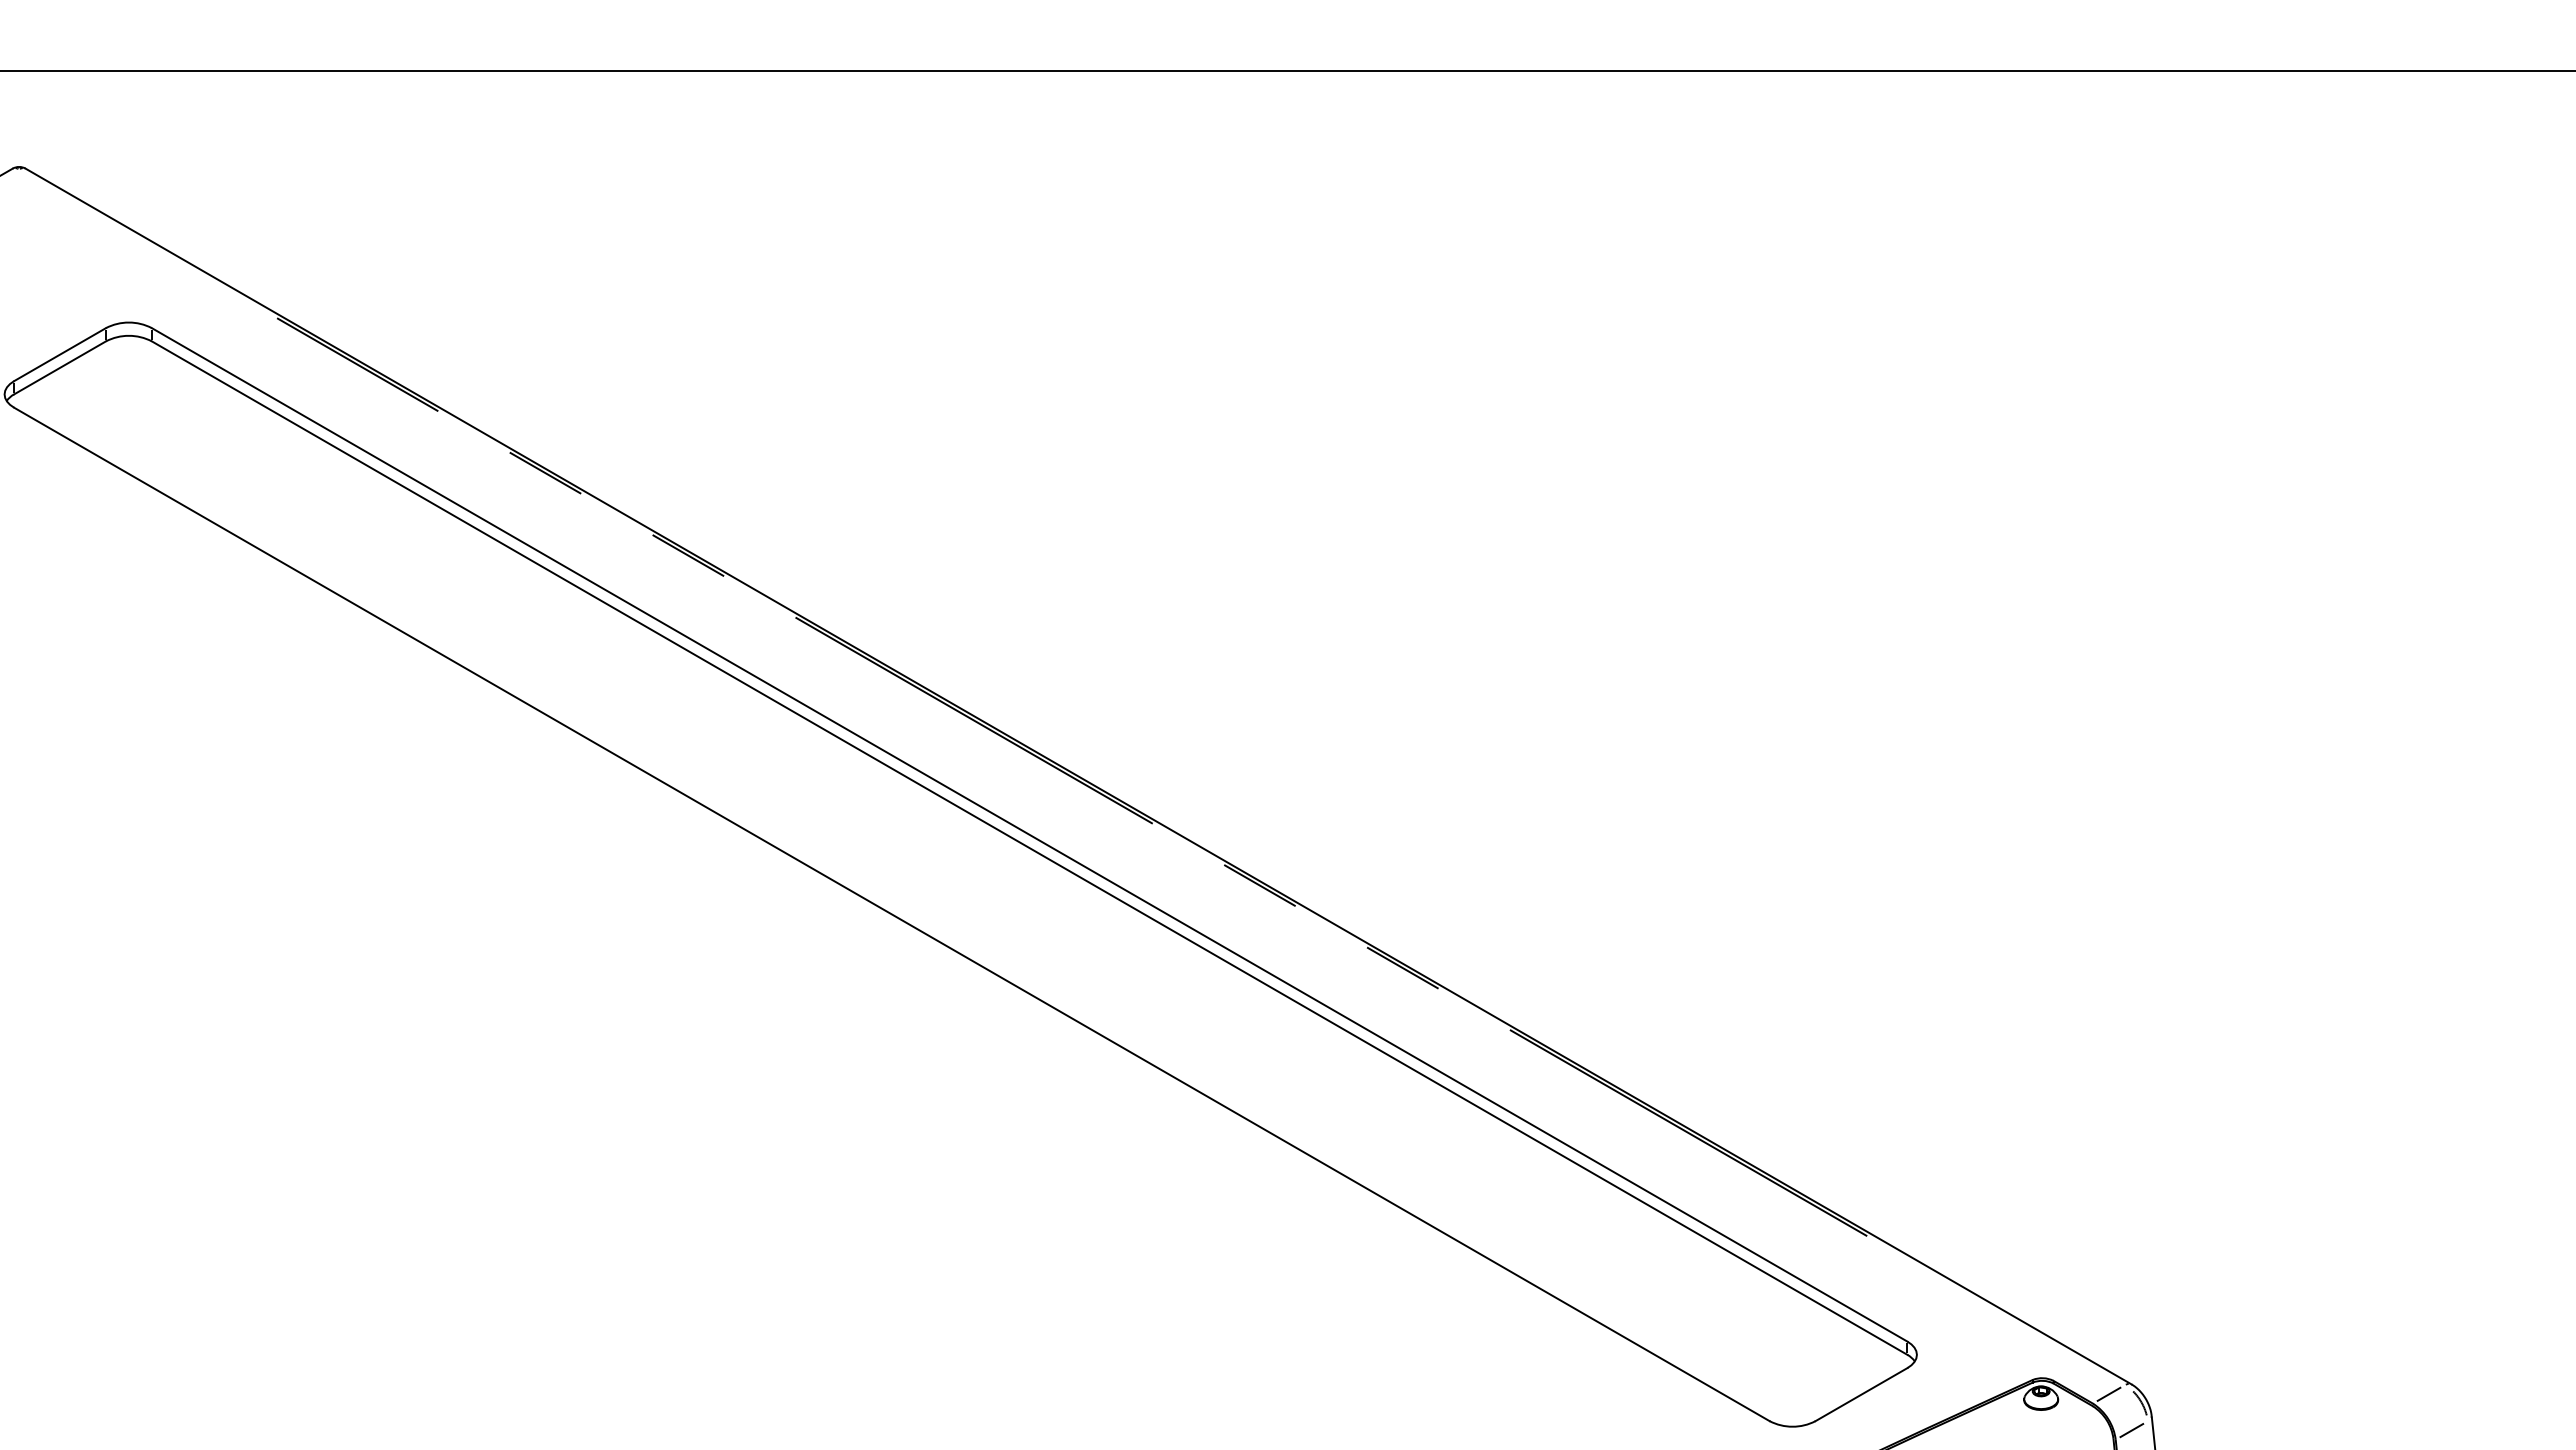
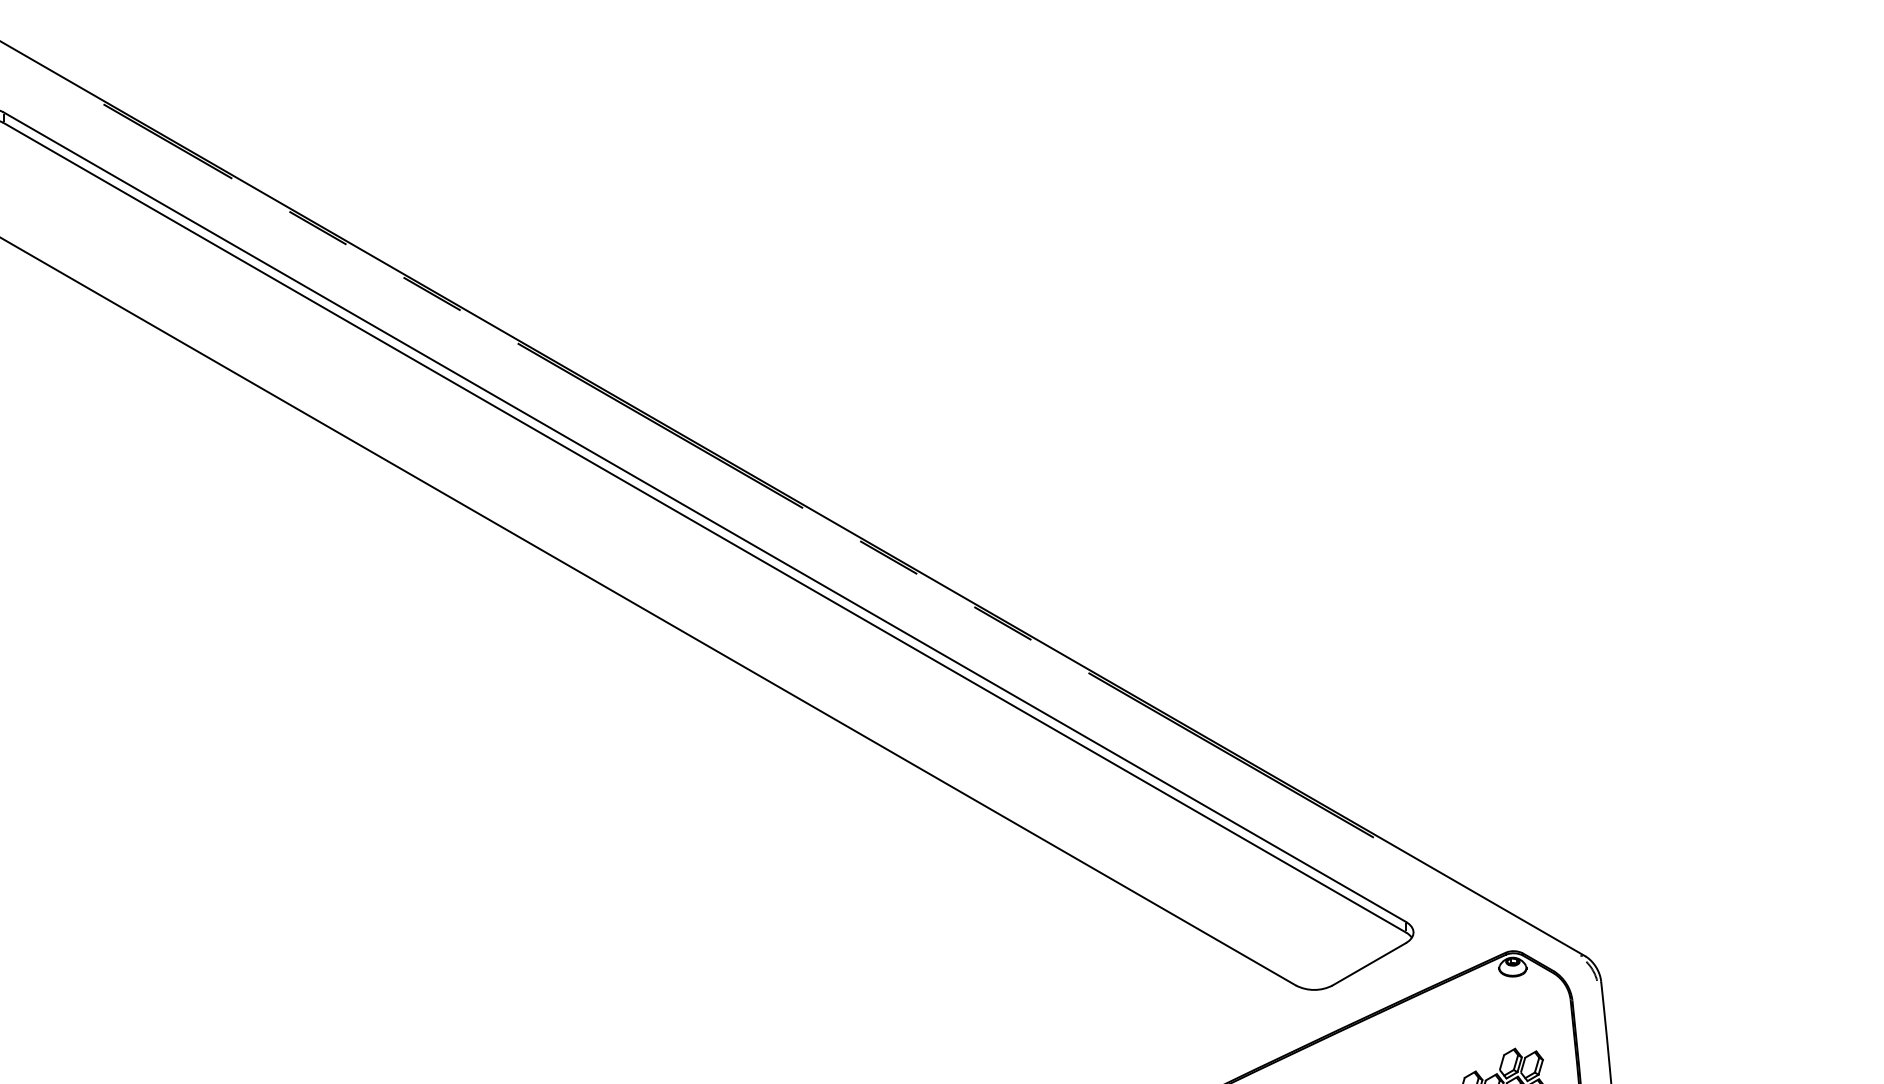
line: (2108, 1394) -> (1566, 964), removed
line: (2131, 1430) -> (1585, 992), removed

